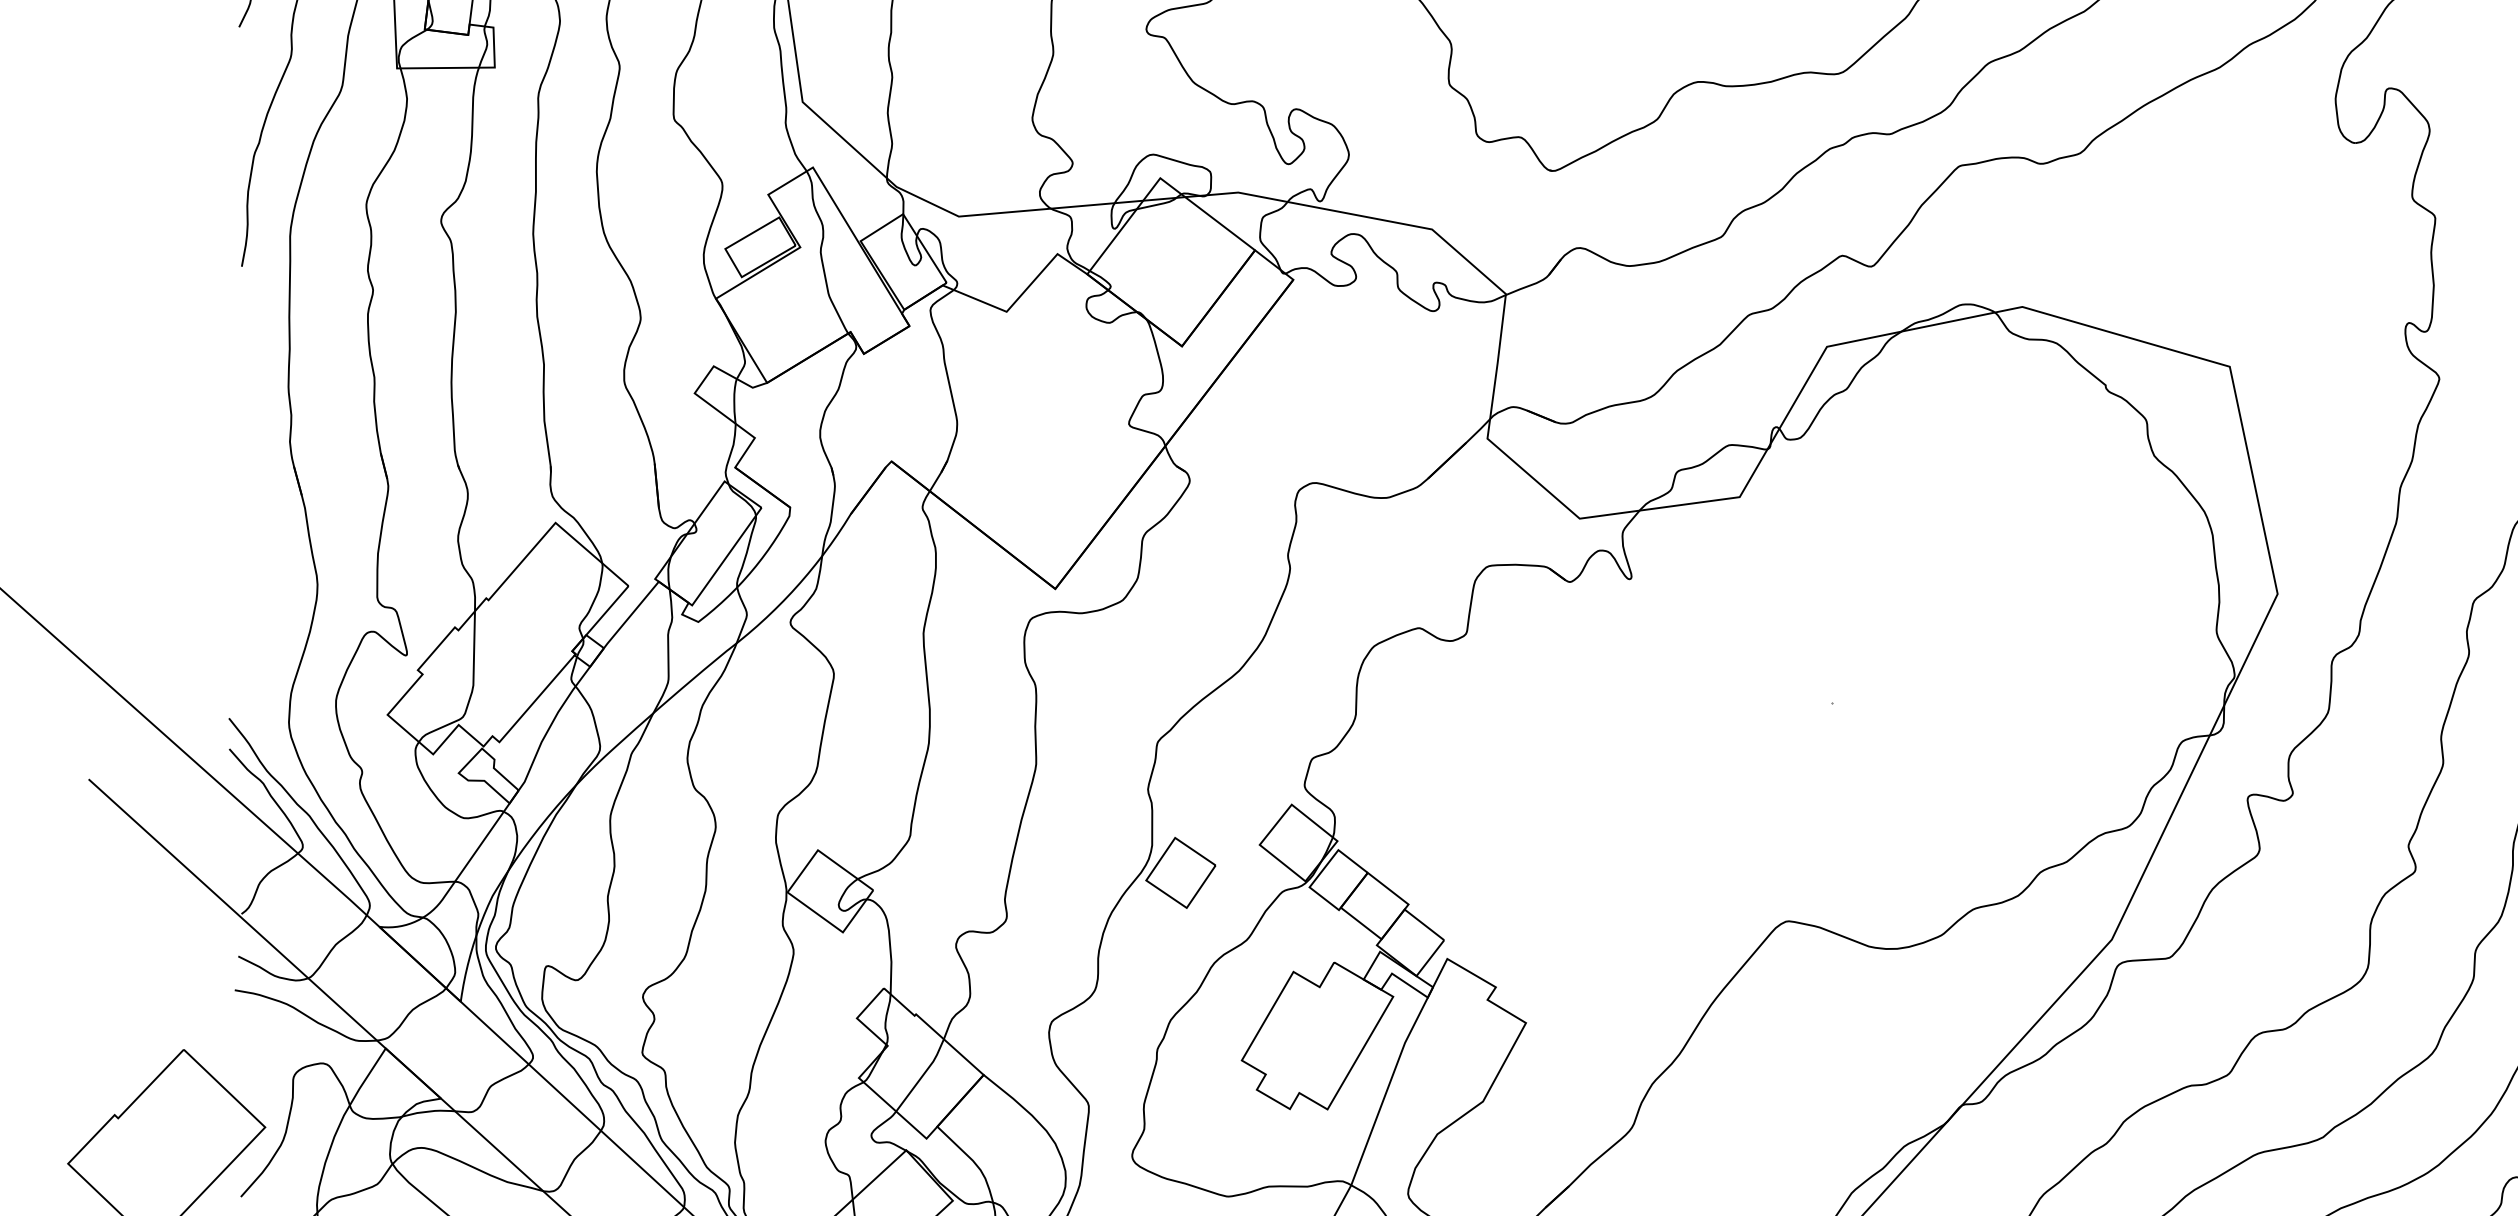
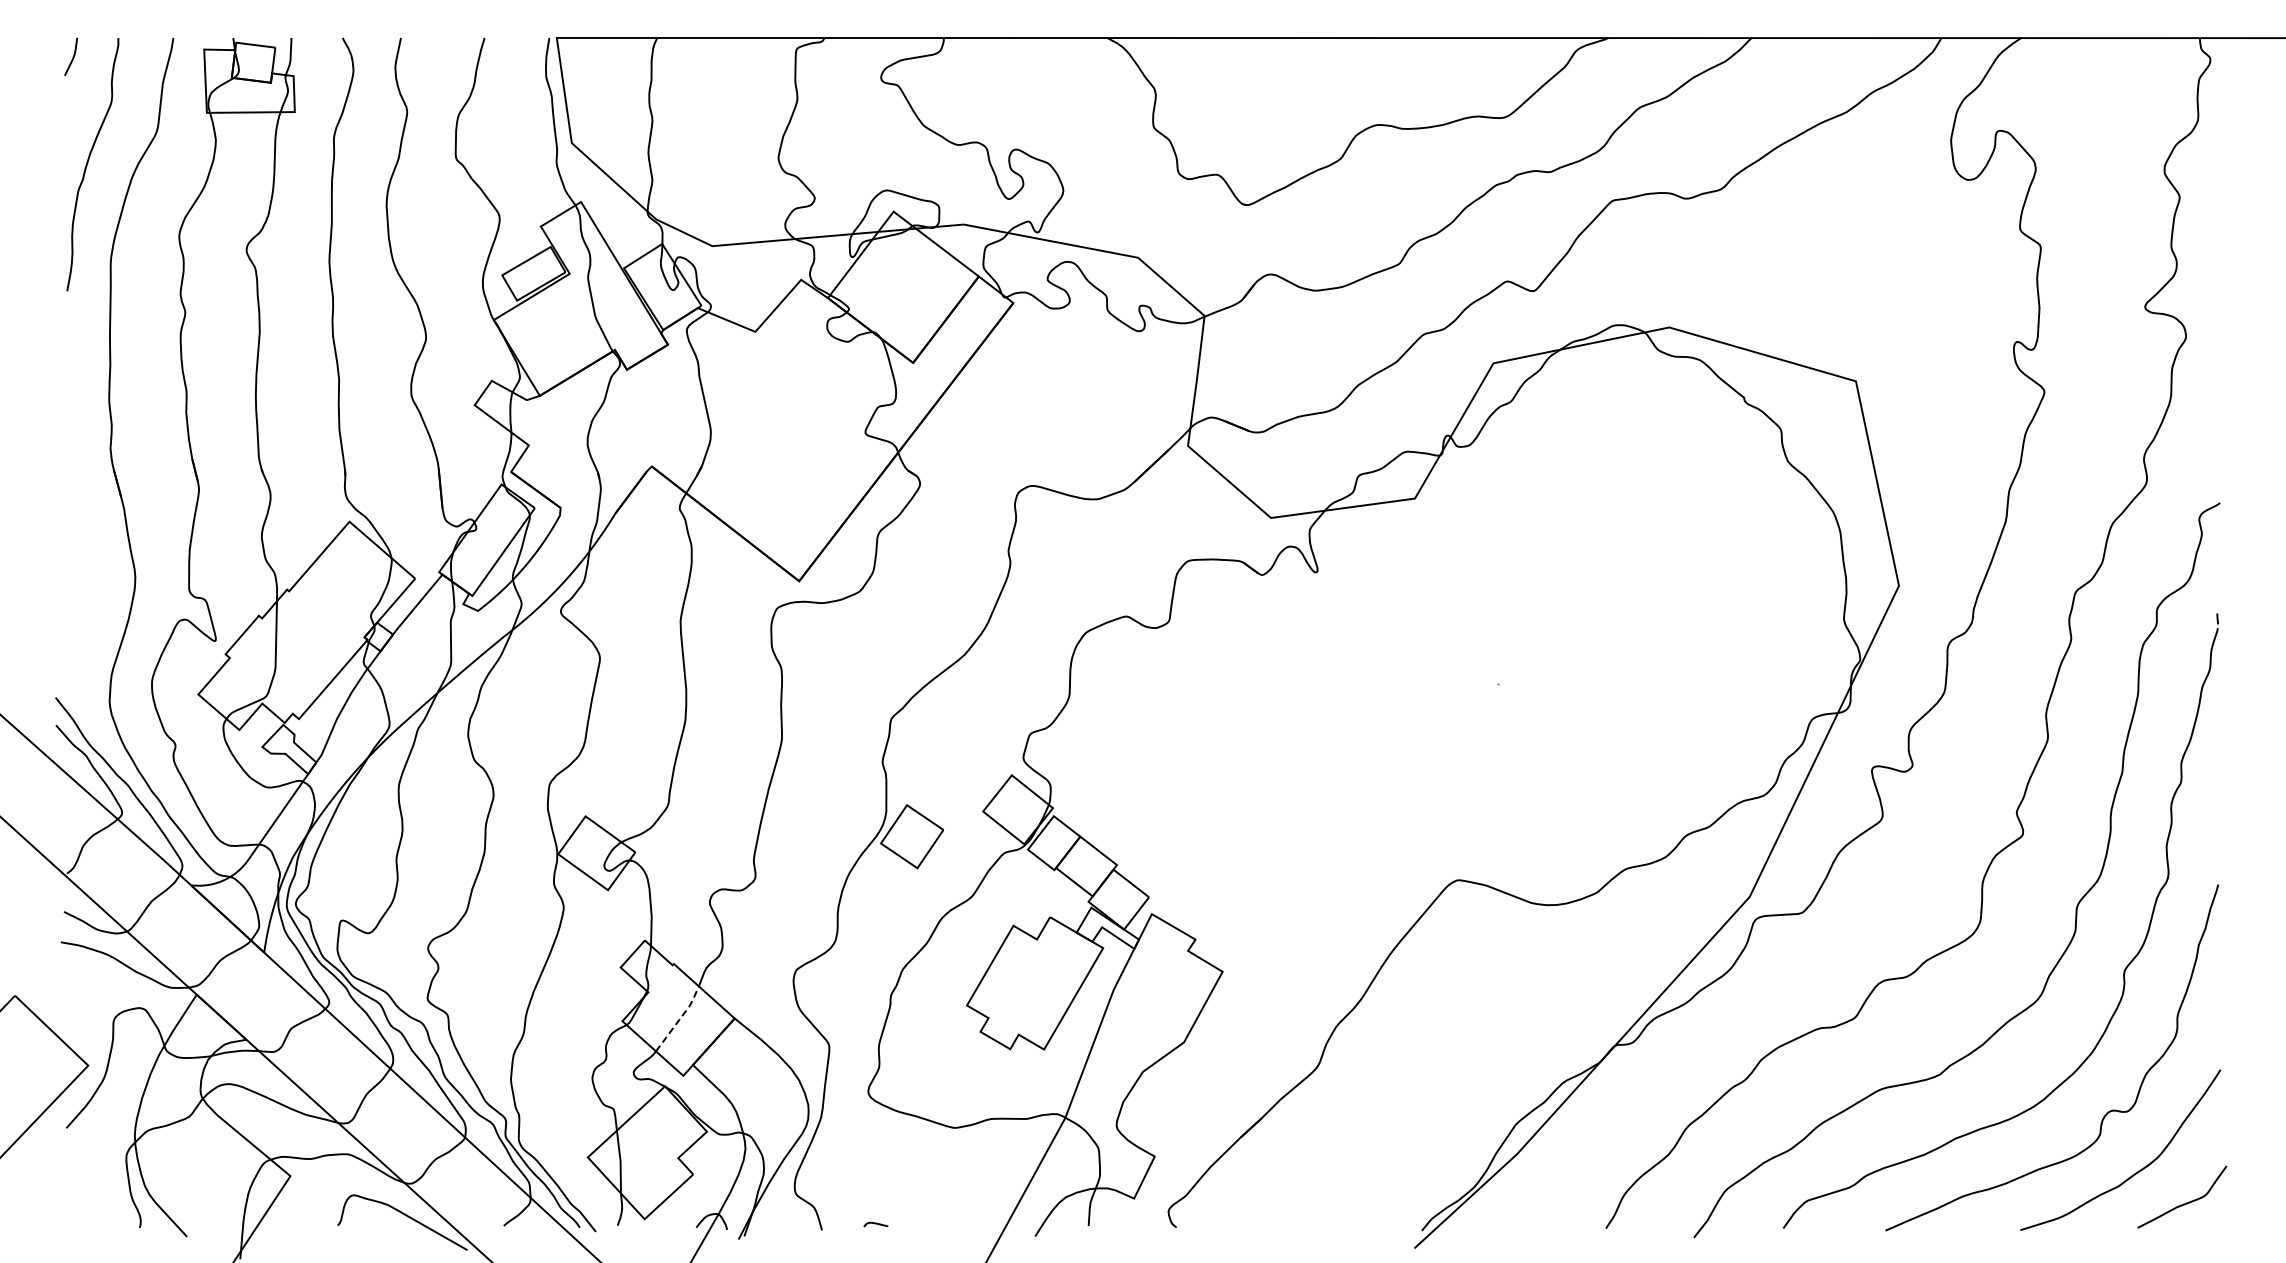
line: (923, 1074) -> (680, 1018), solid -> dashed

